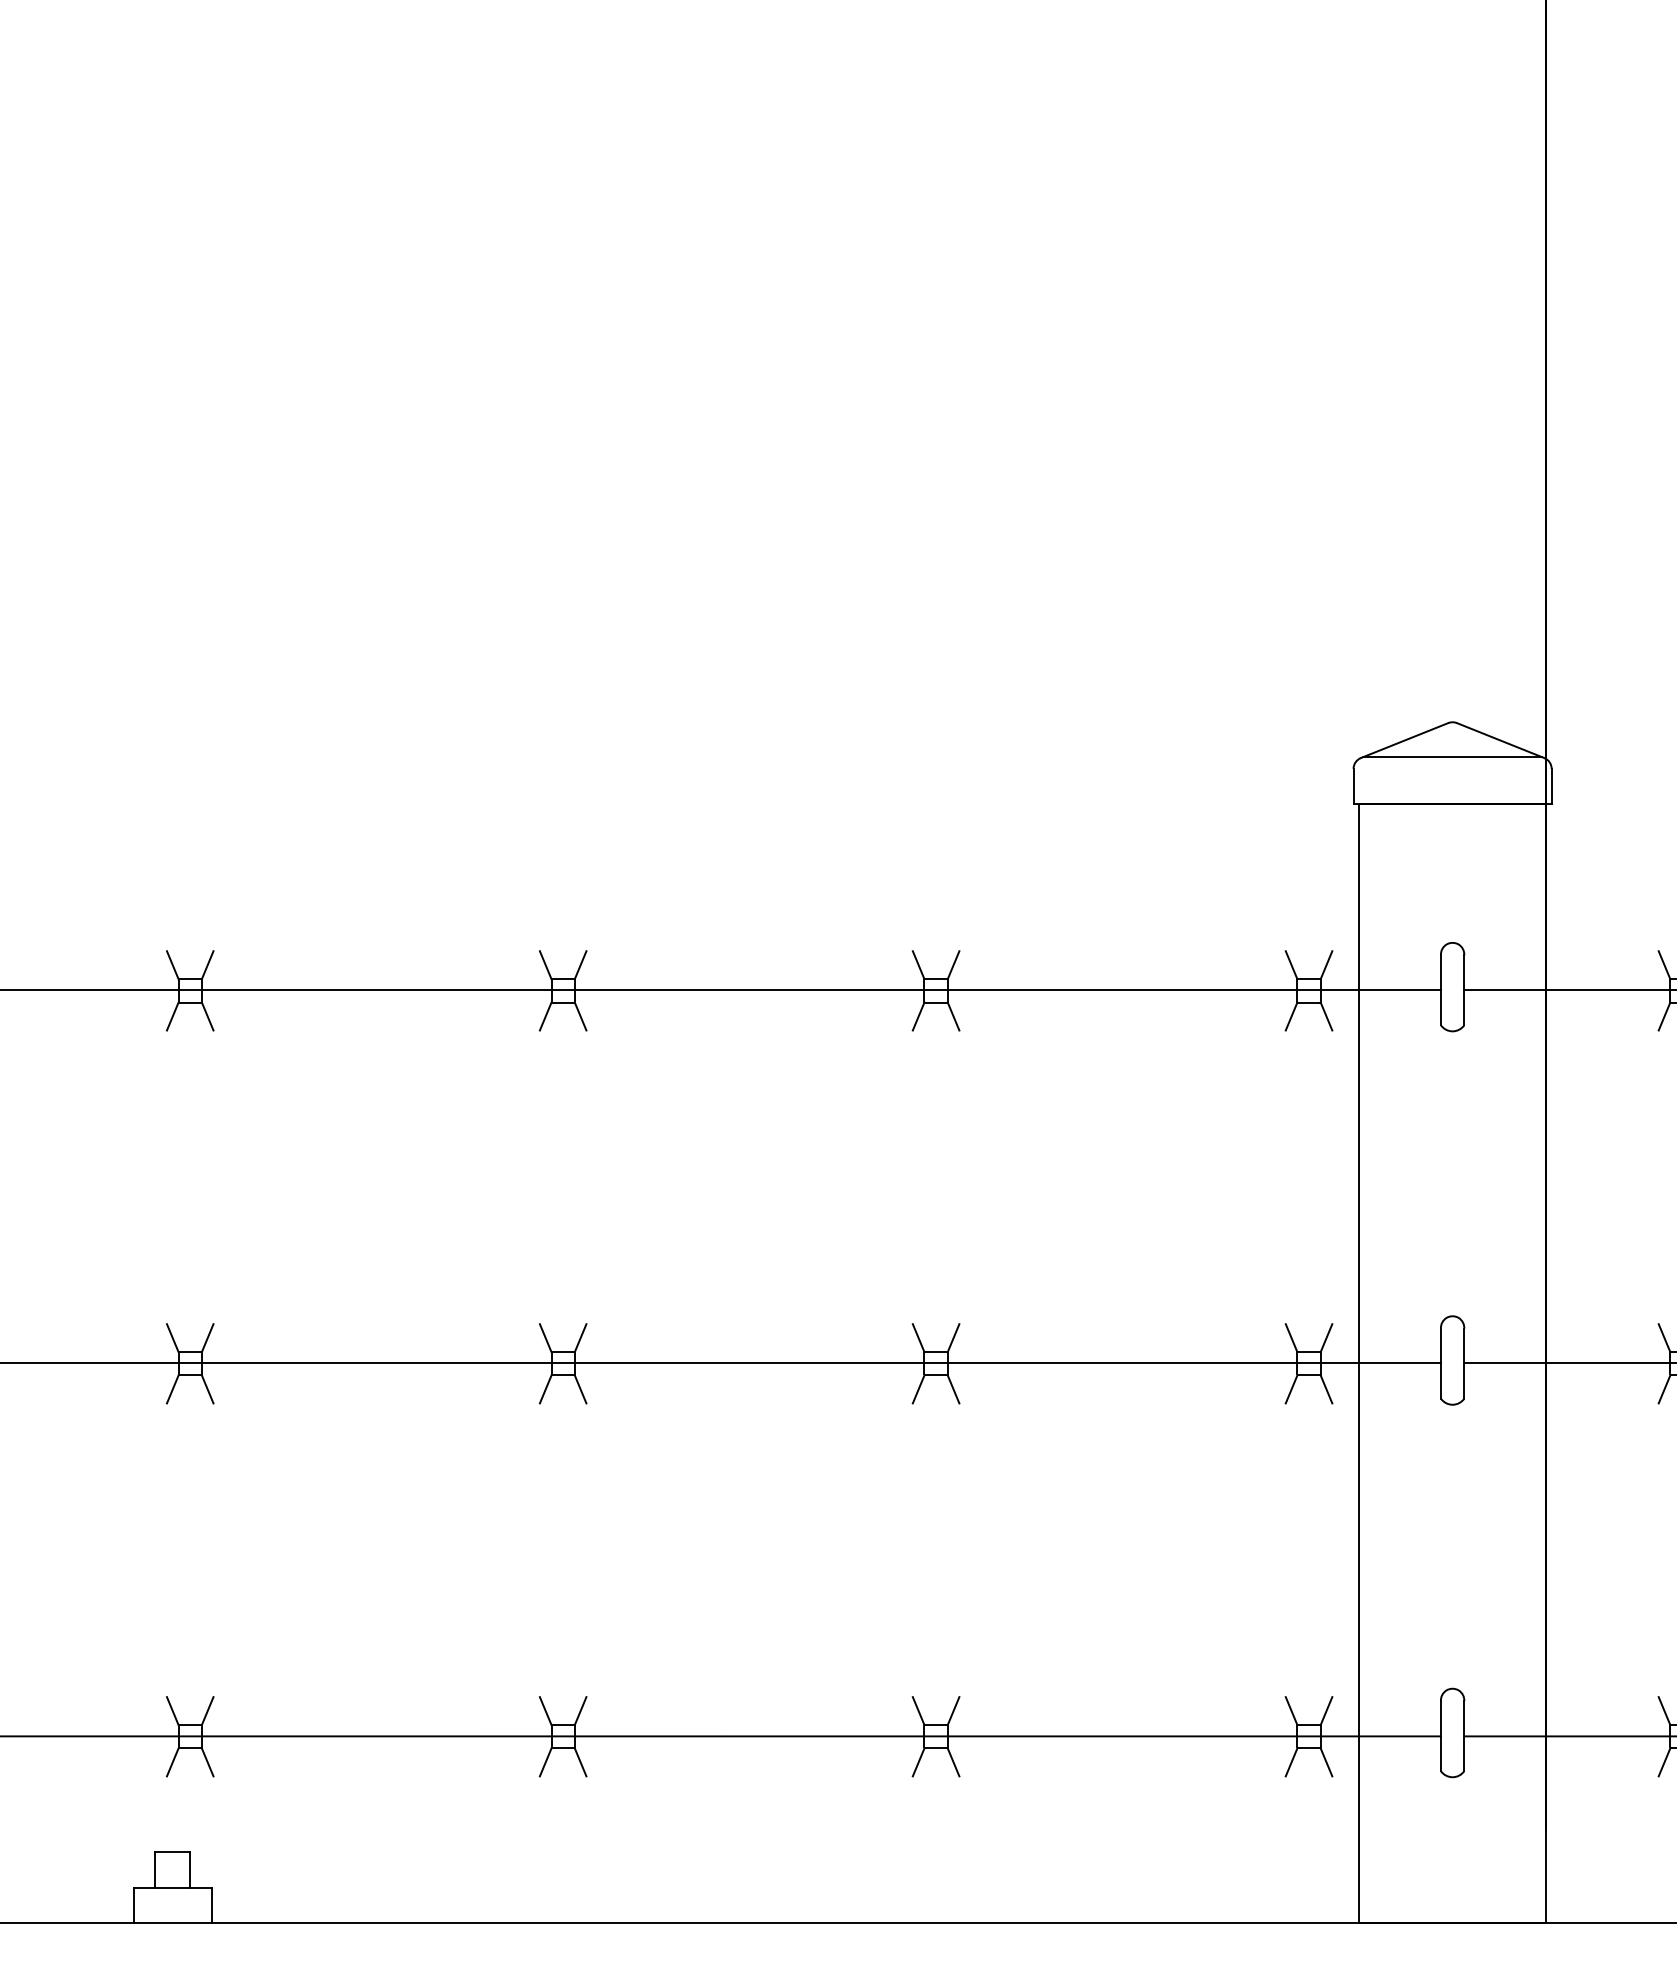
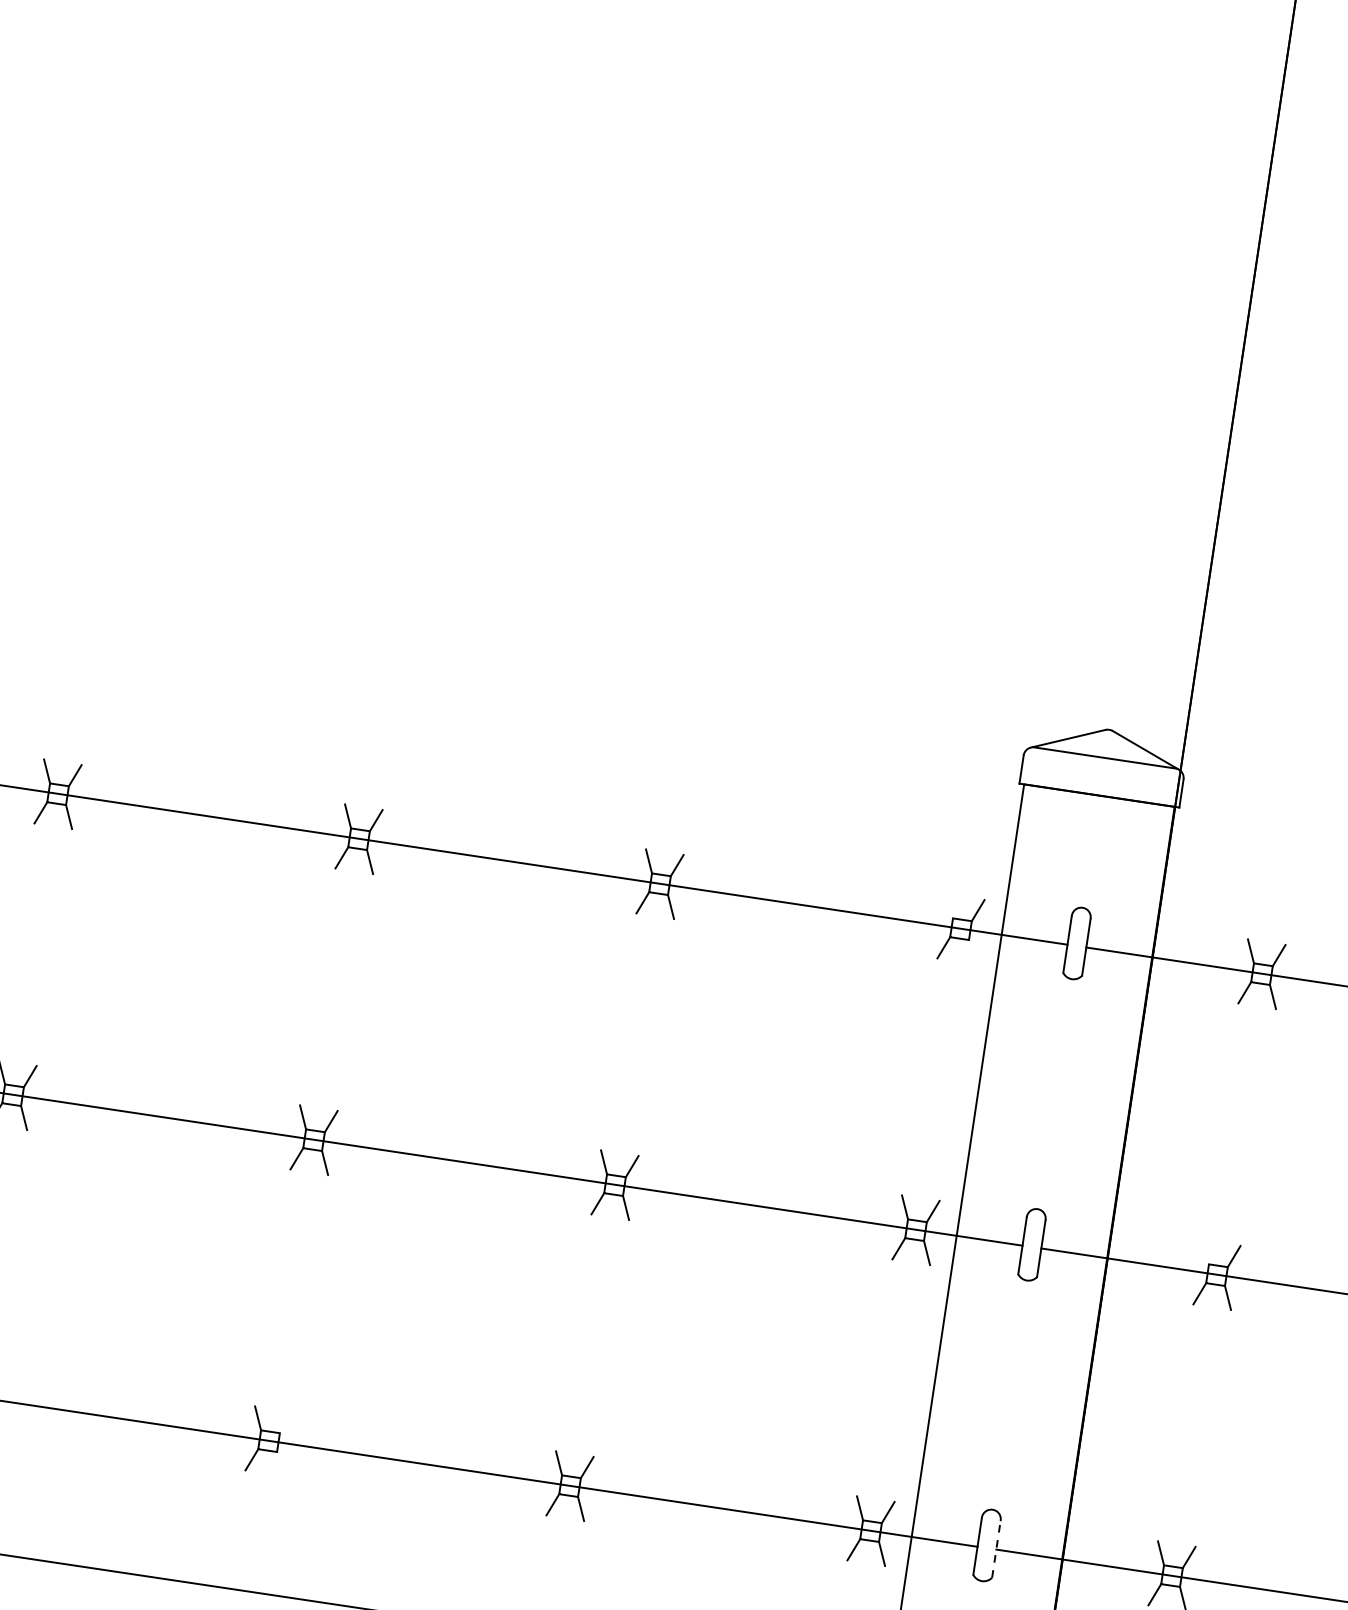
line: (1291, 965) -> (949, 906), removed
line: (1326, 1016) -> (971, 952), removed
line: (1664, 1338) -> (1205, 1252), removed
line: (580, 1711) -> (286, 1422), removed
line: (1464, 1736) -> (996, 1549), solid -> dashed
line: (580, 1762) -> (279, 1464), removed

